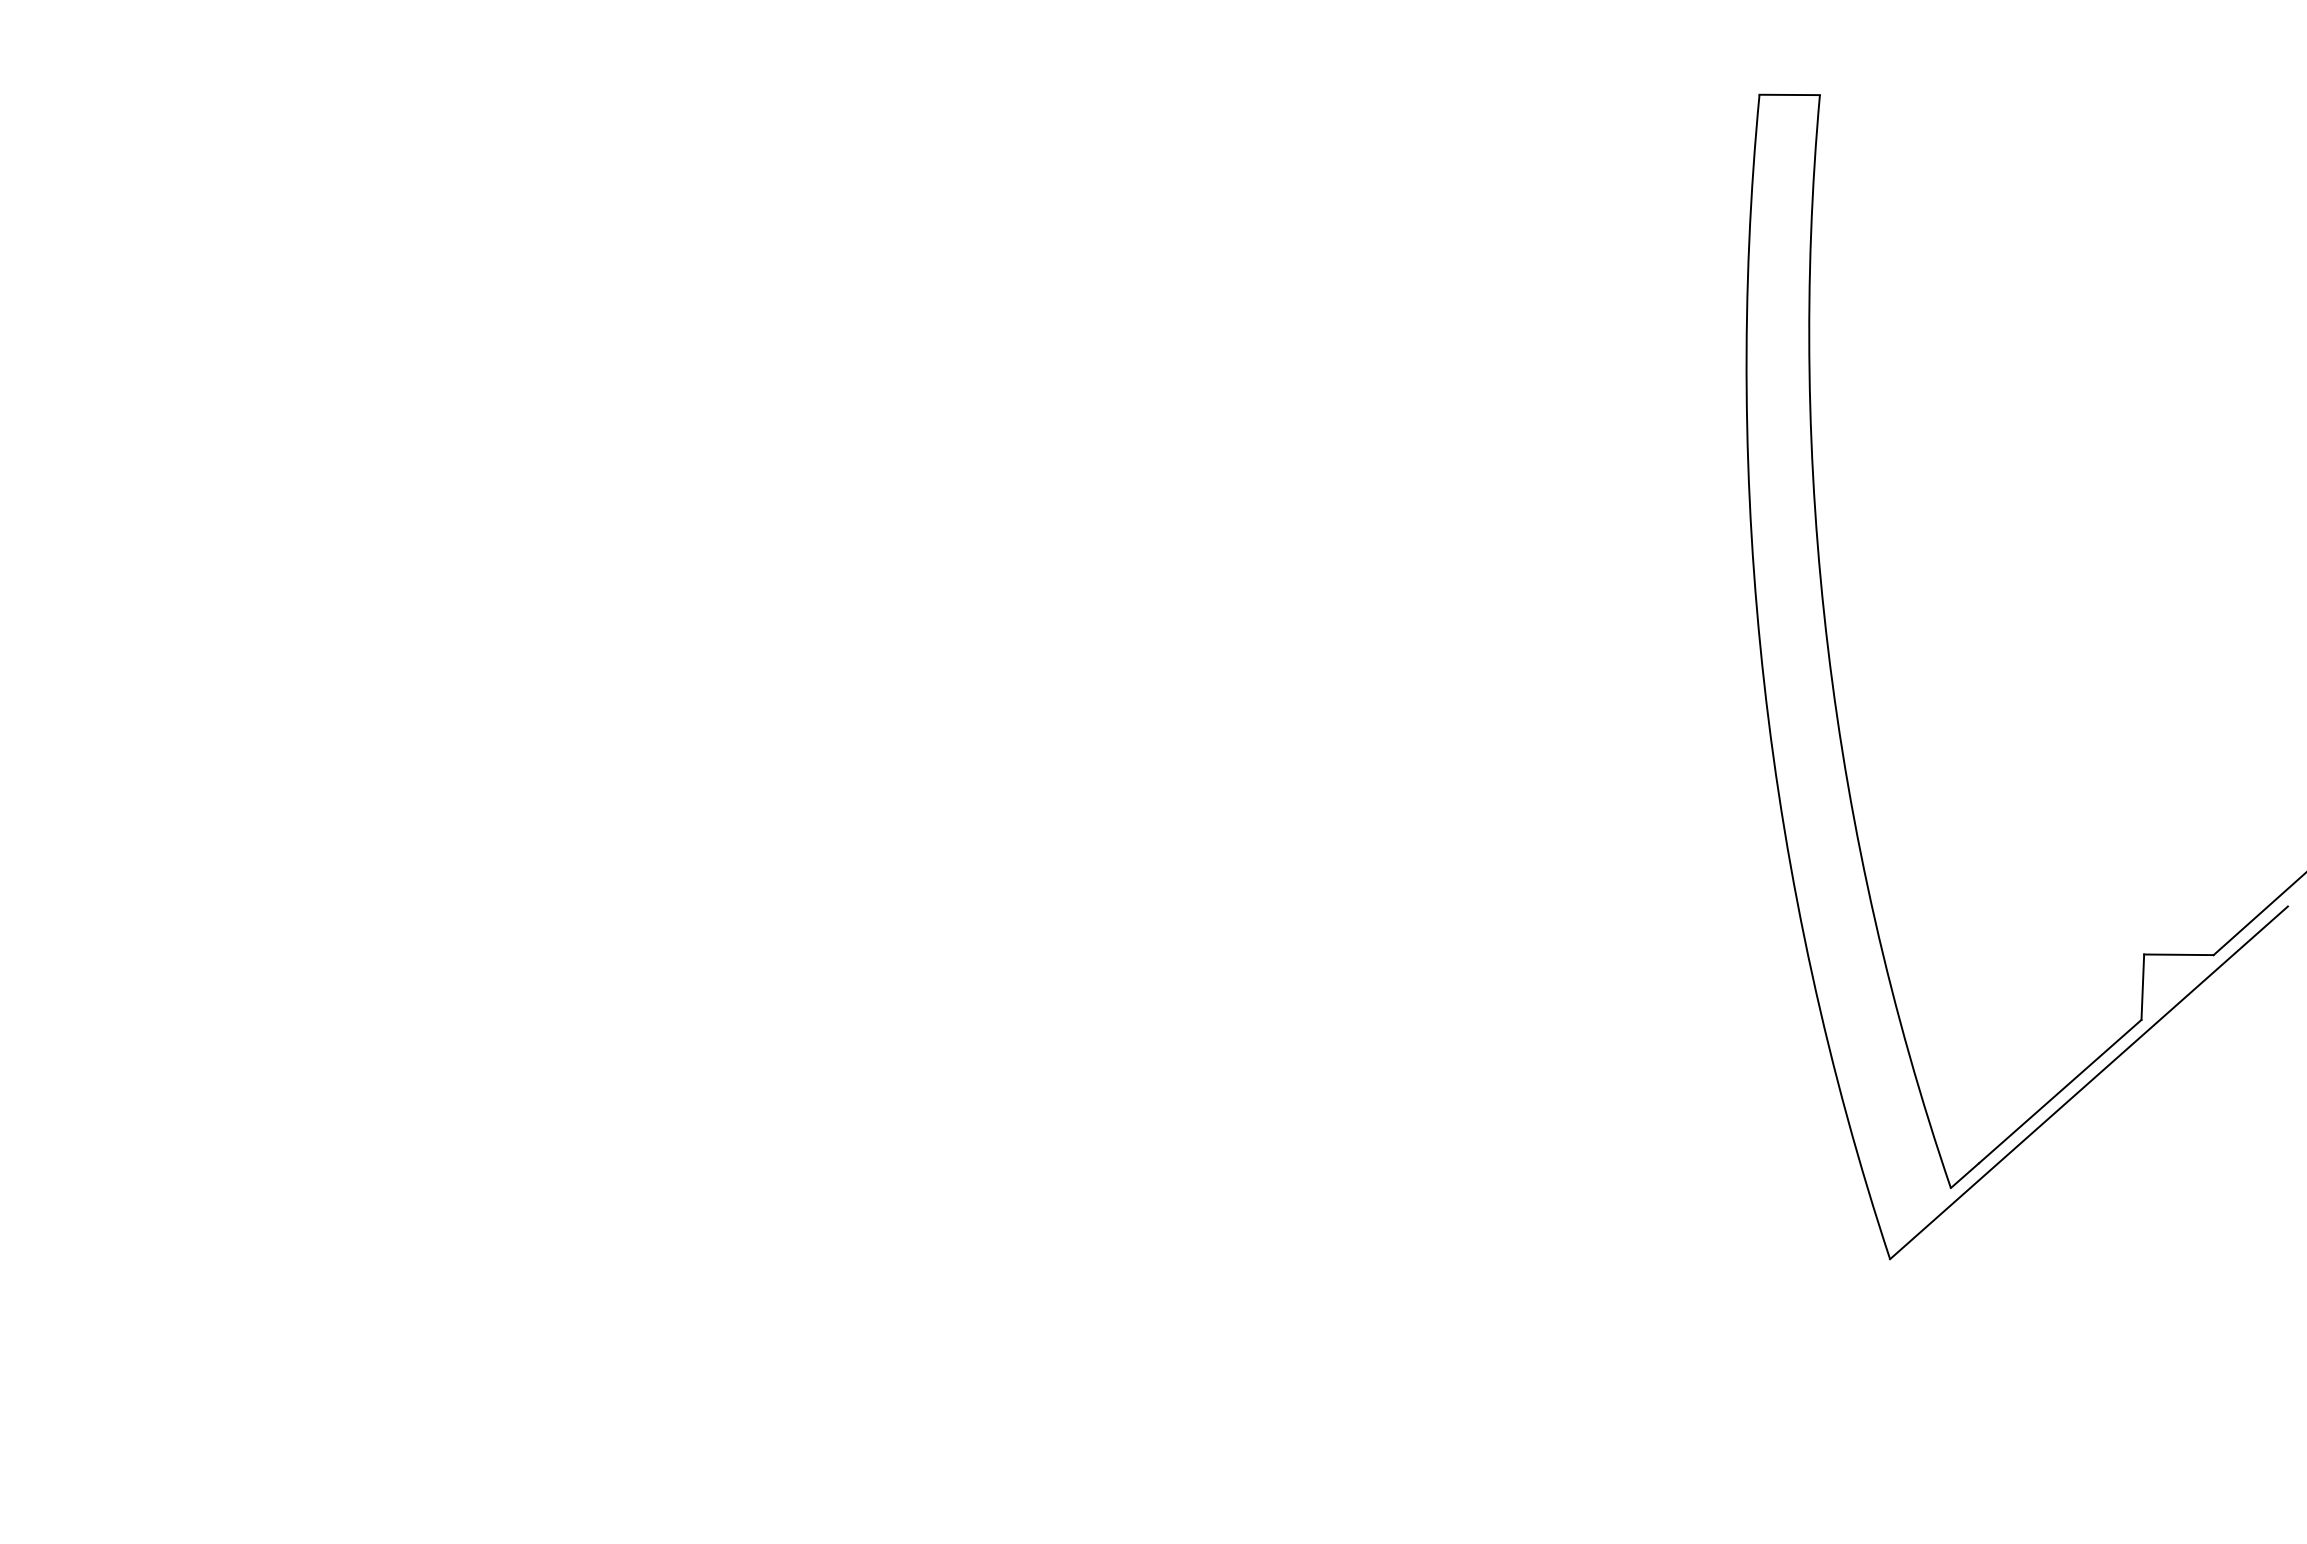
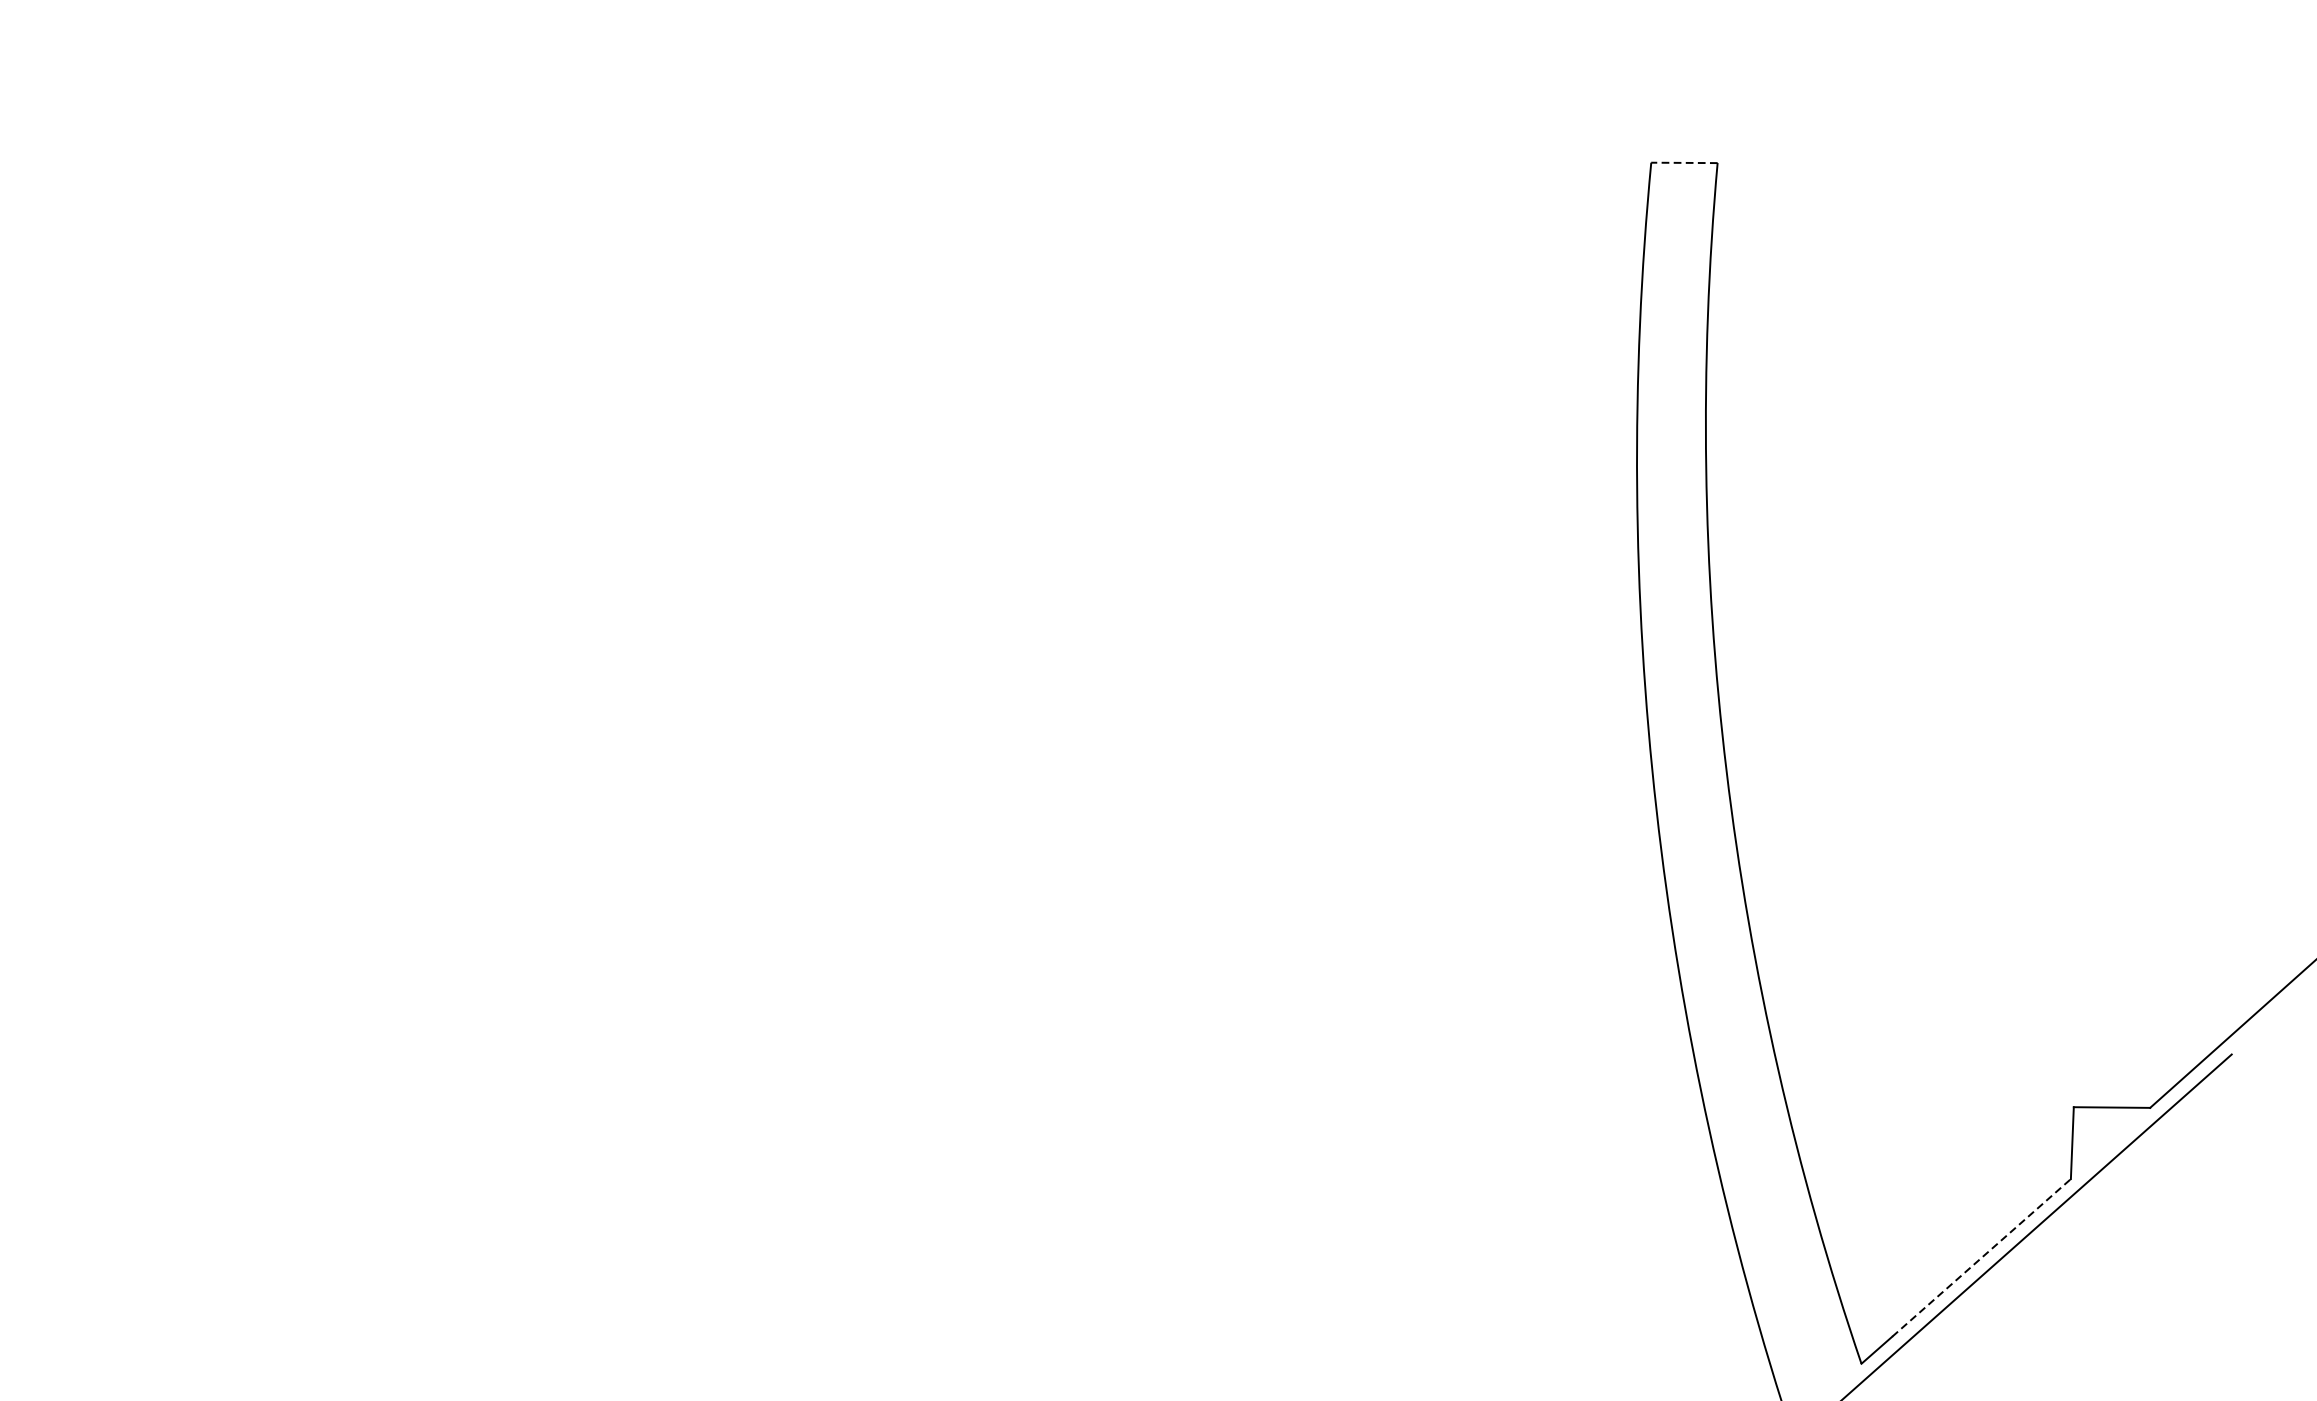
line: (1789, 94) -> (1684, 162), solid -> dashed
line: (2060, 1091) -> (1981, 1257), solid -> dashed

